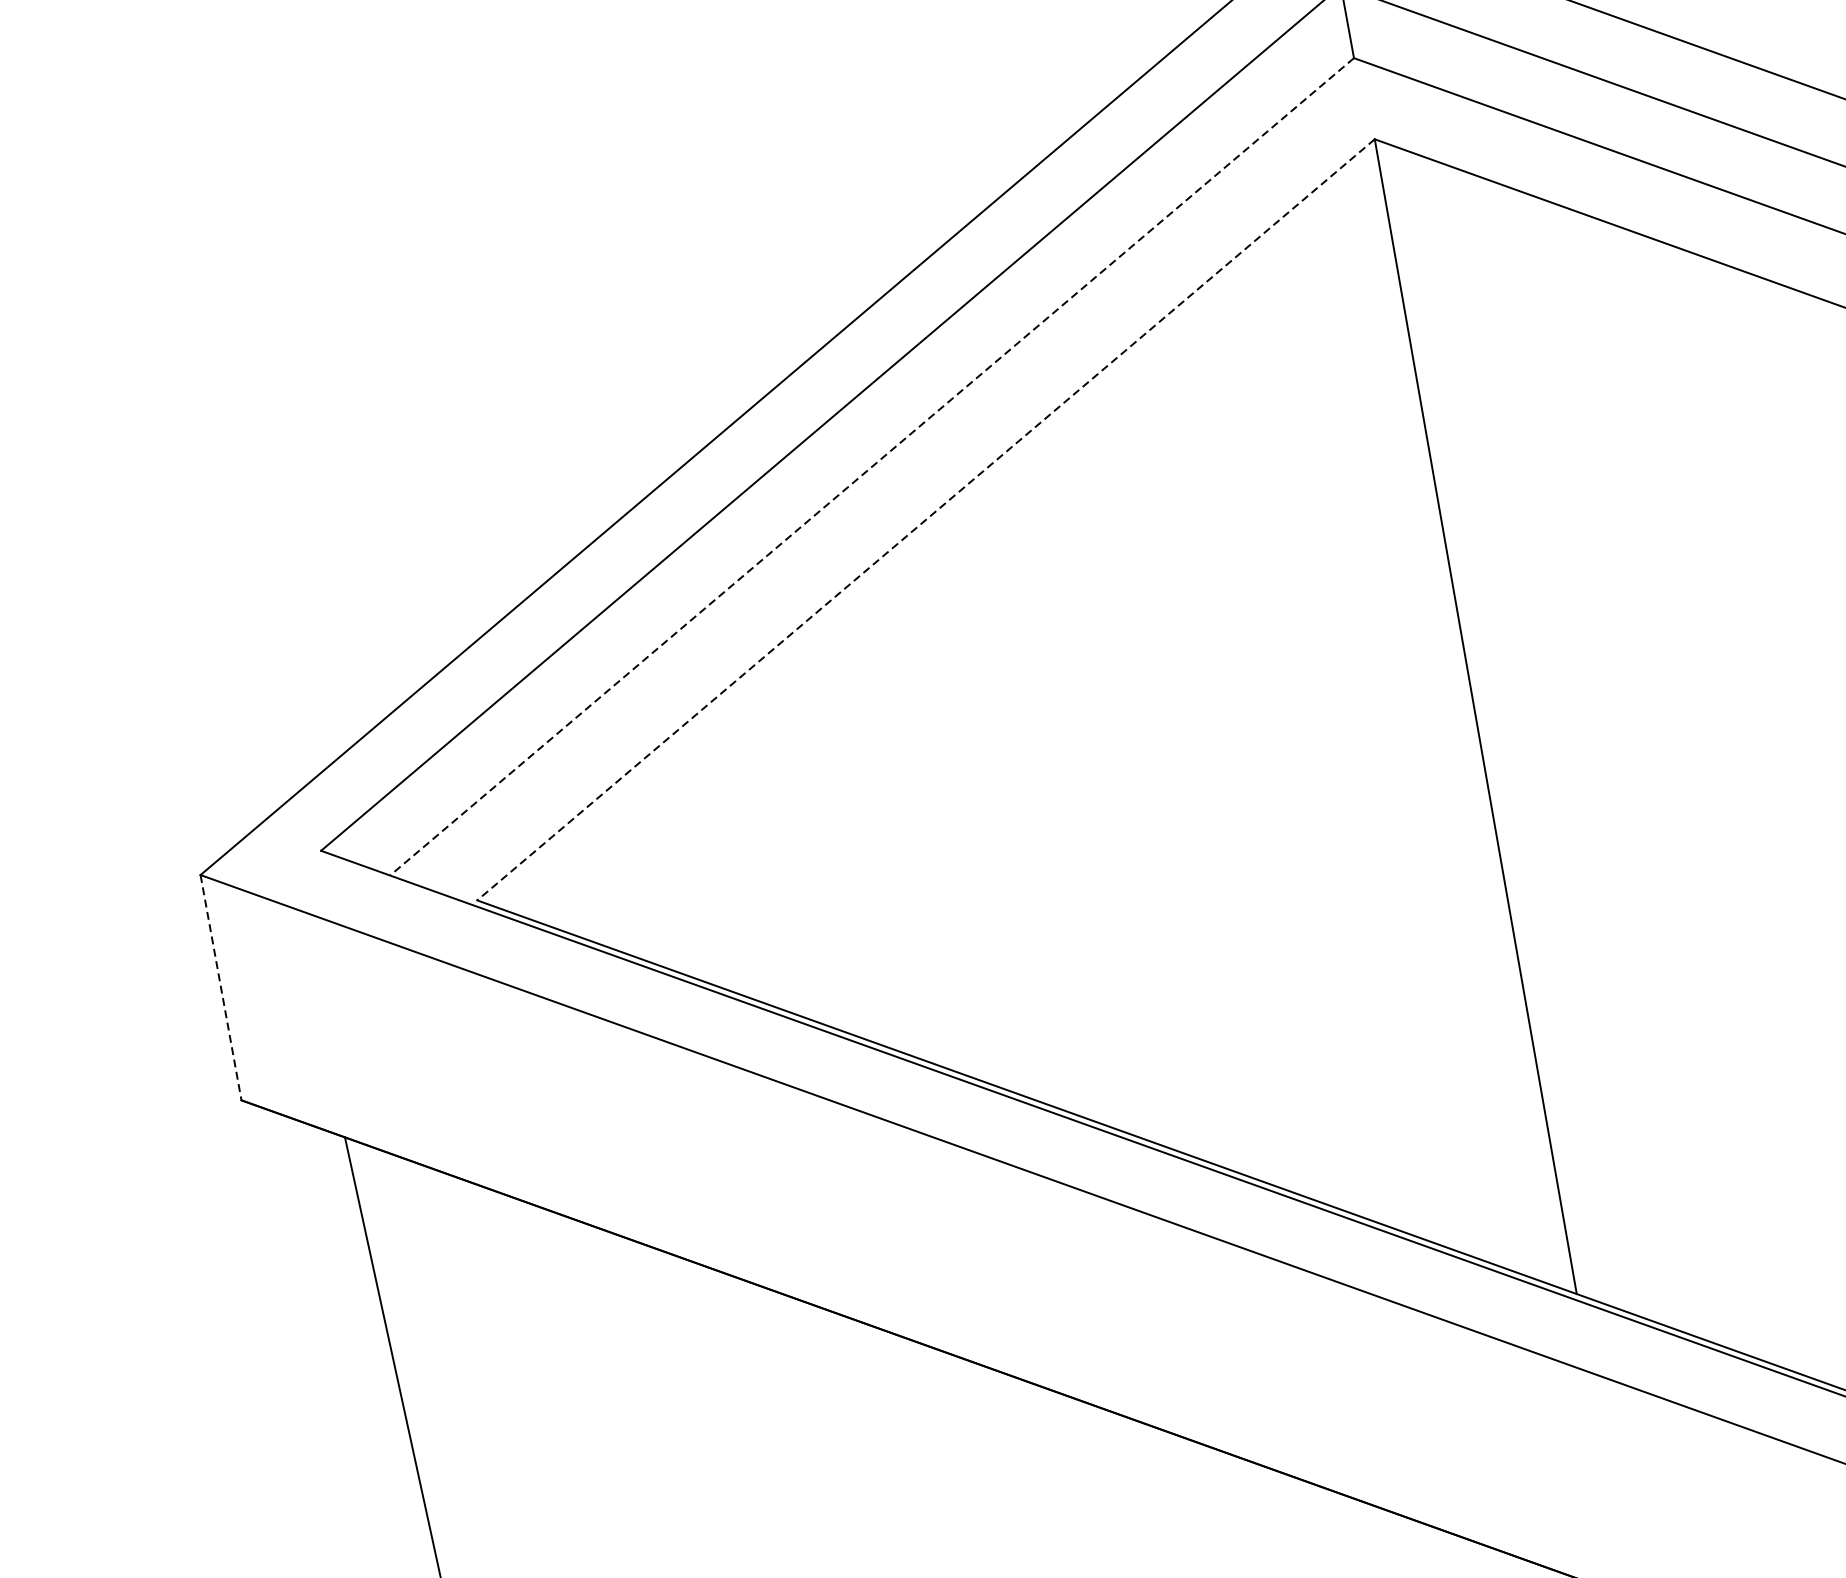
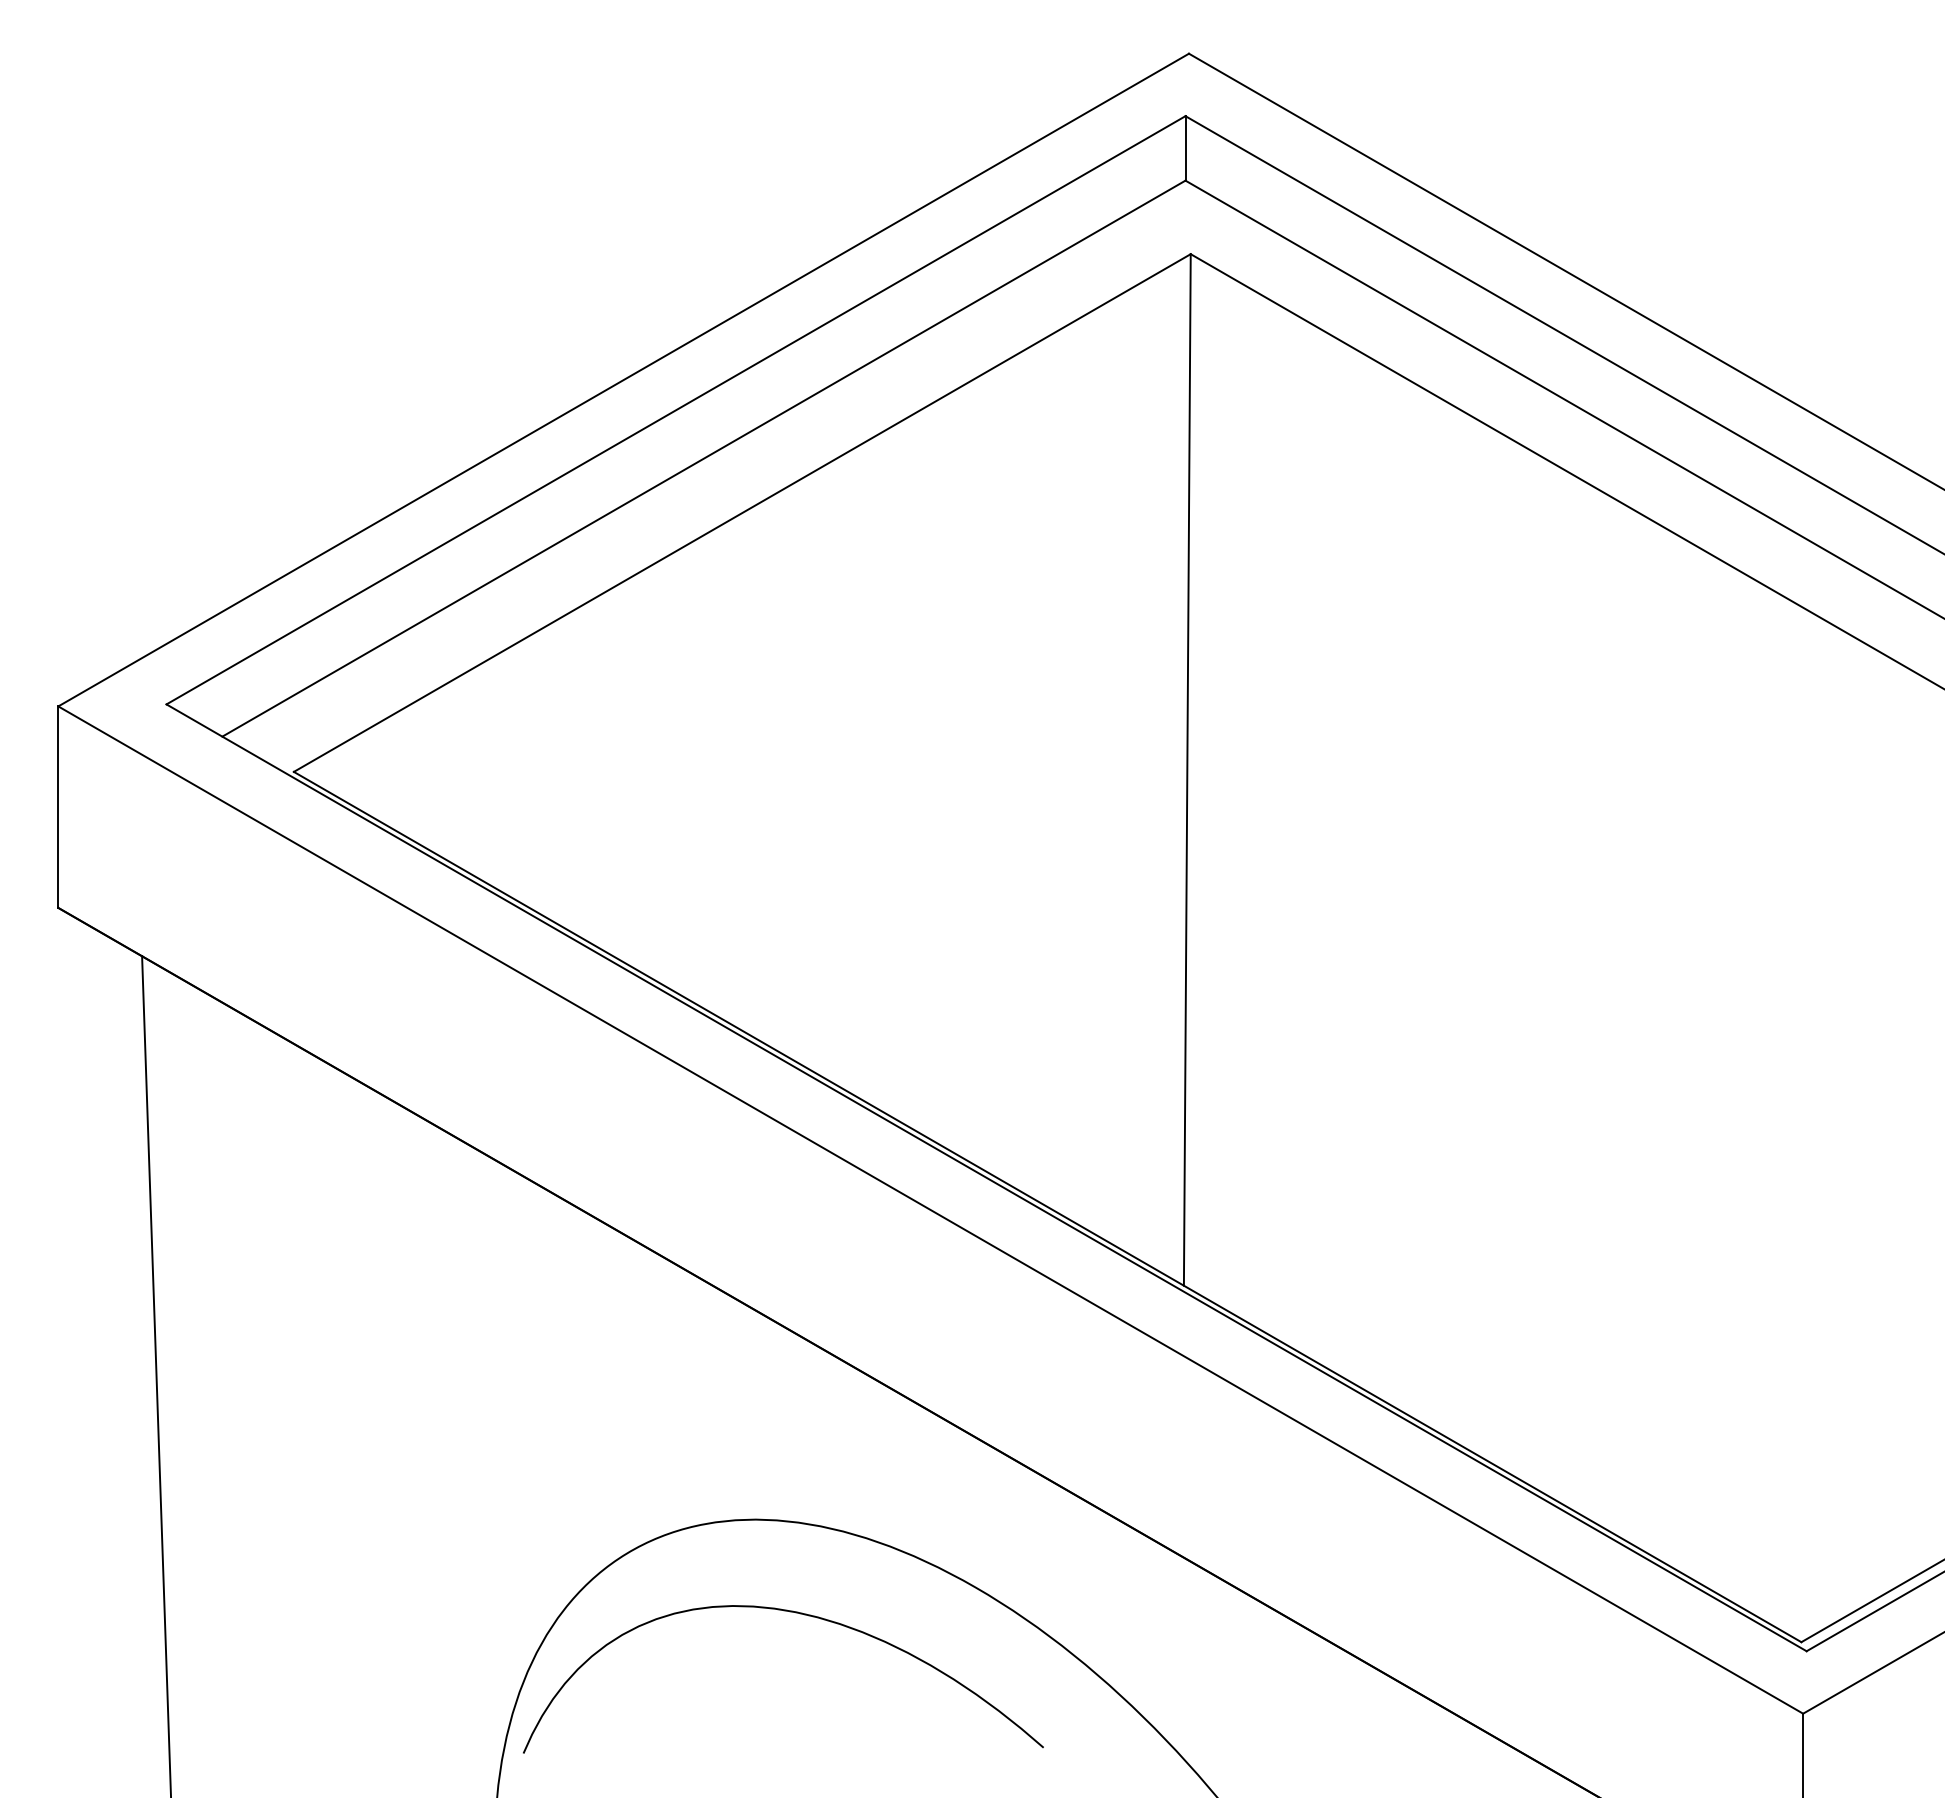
line: (871, 466) -> (703, 458), dashed -> solid
line: (926, 520) -> (742, 513), dashed -> solid
line: (221, 988) -> (58, 807), dashed -> solid

